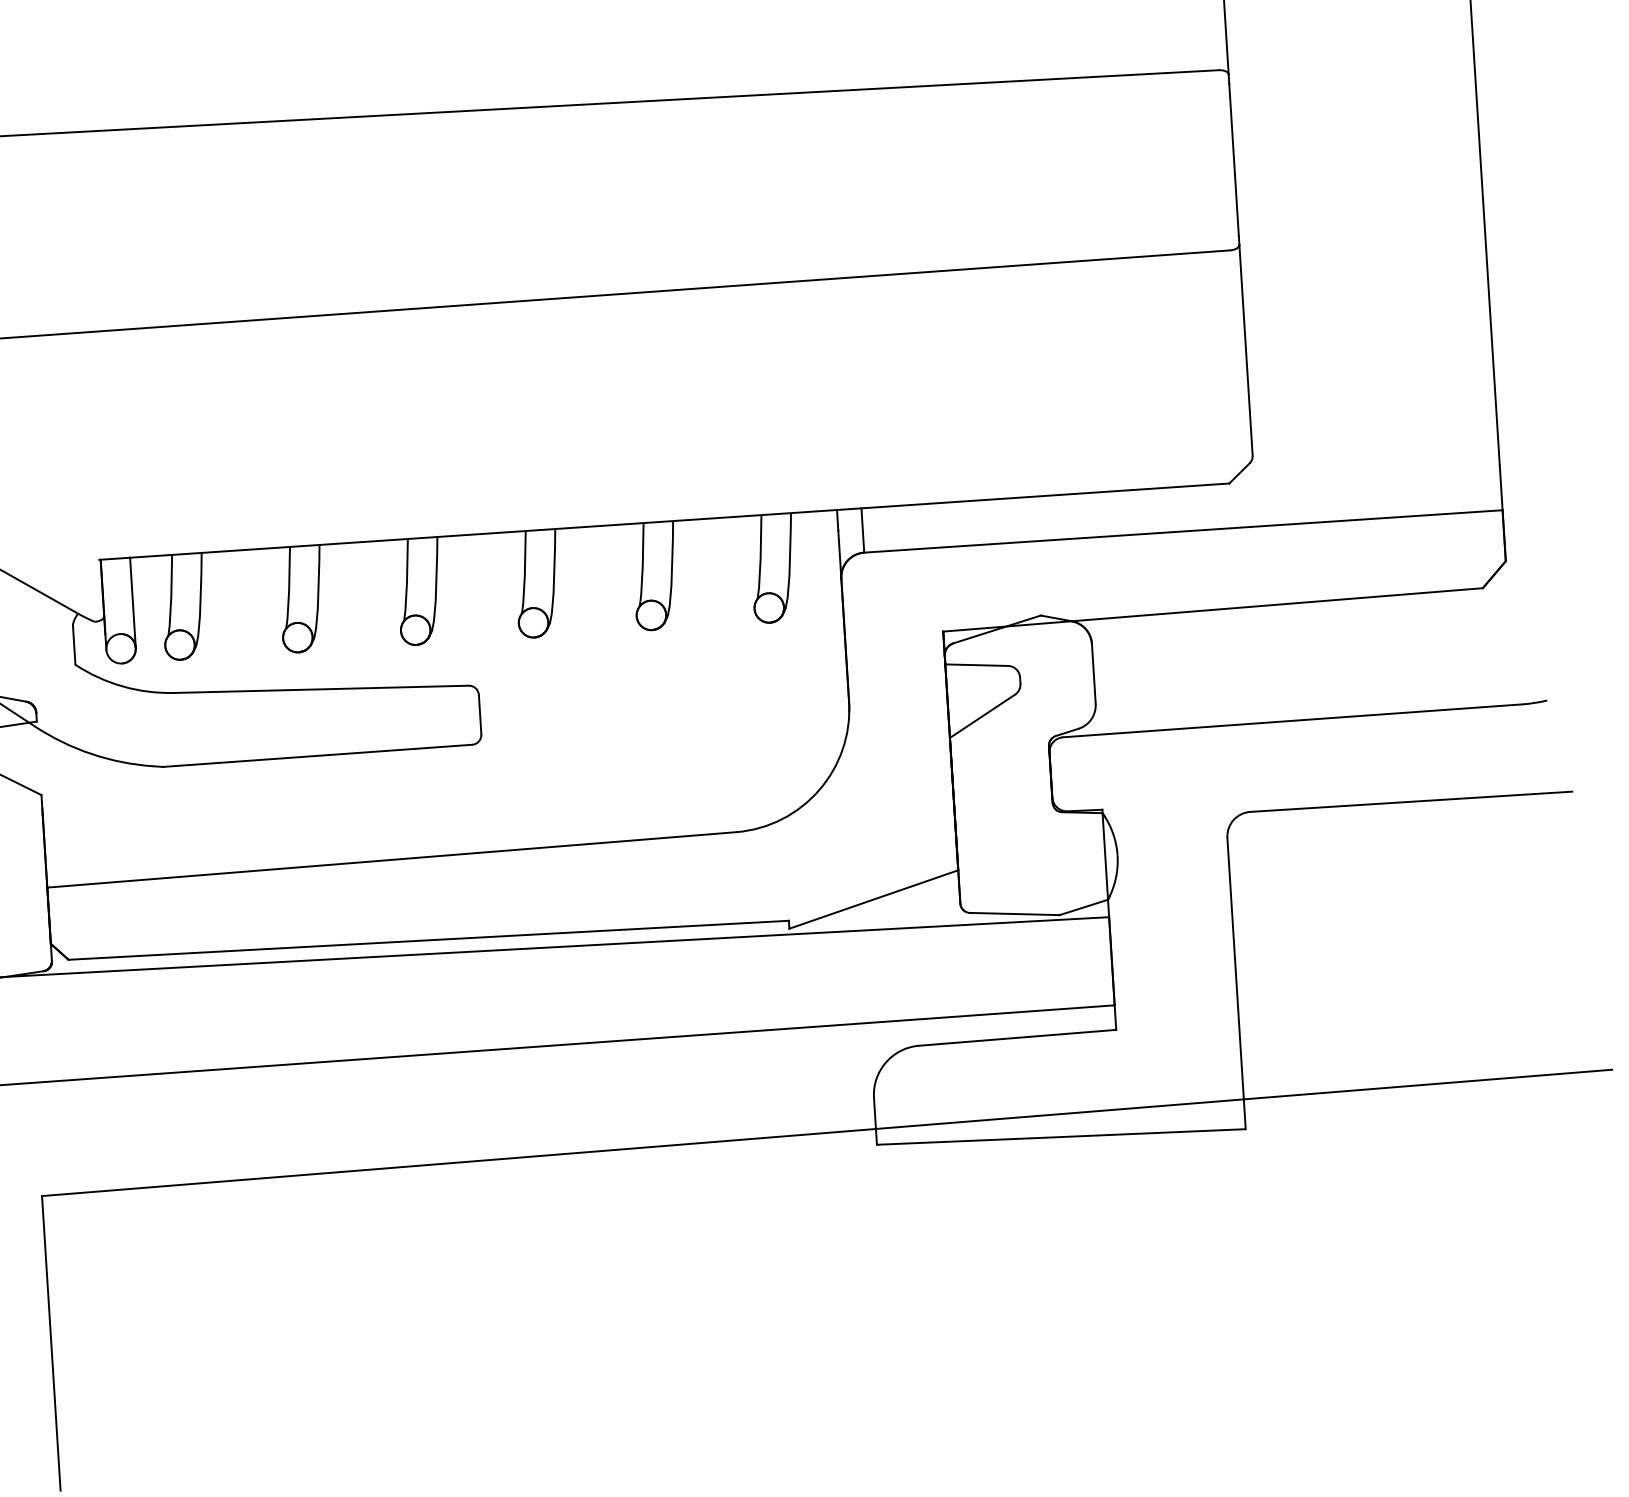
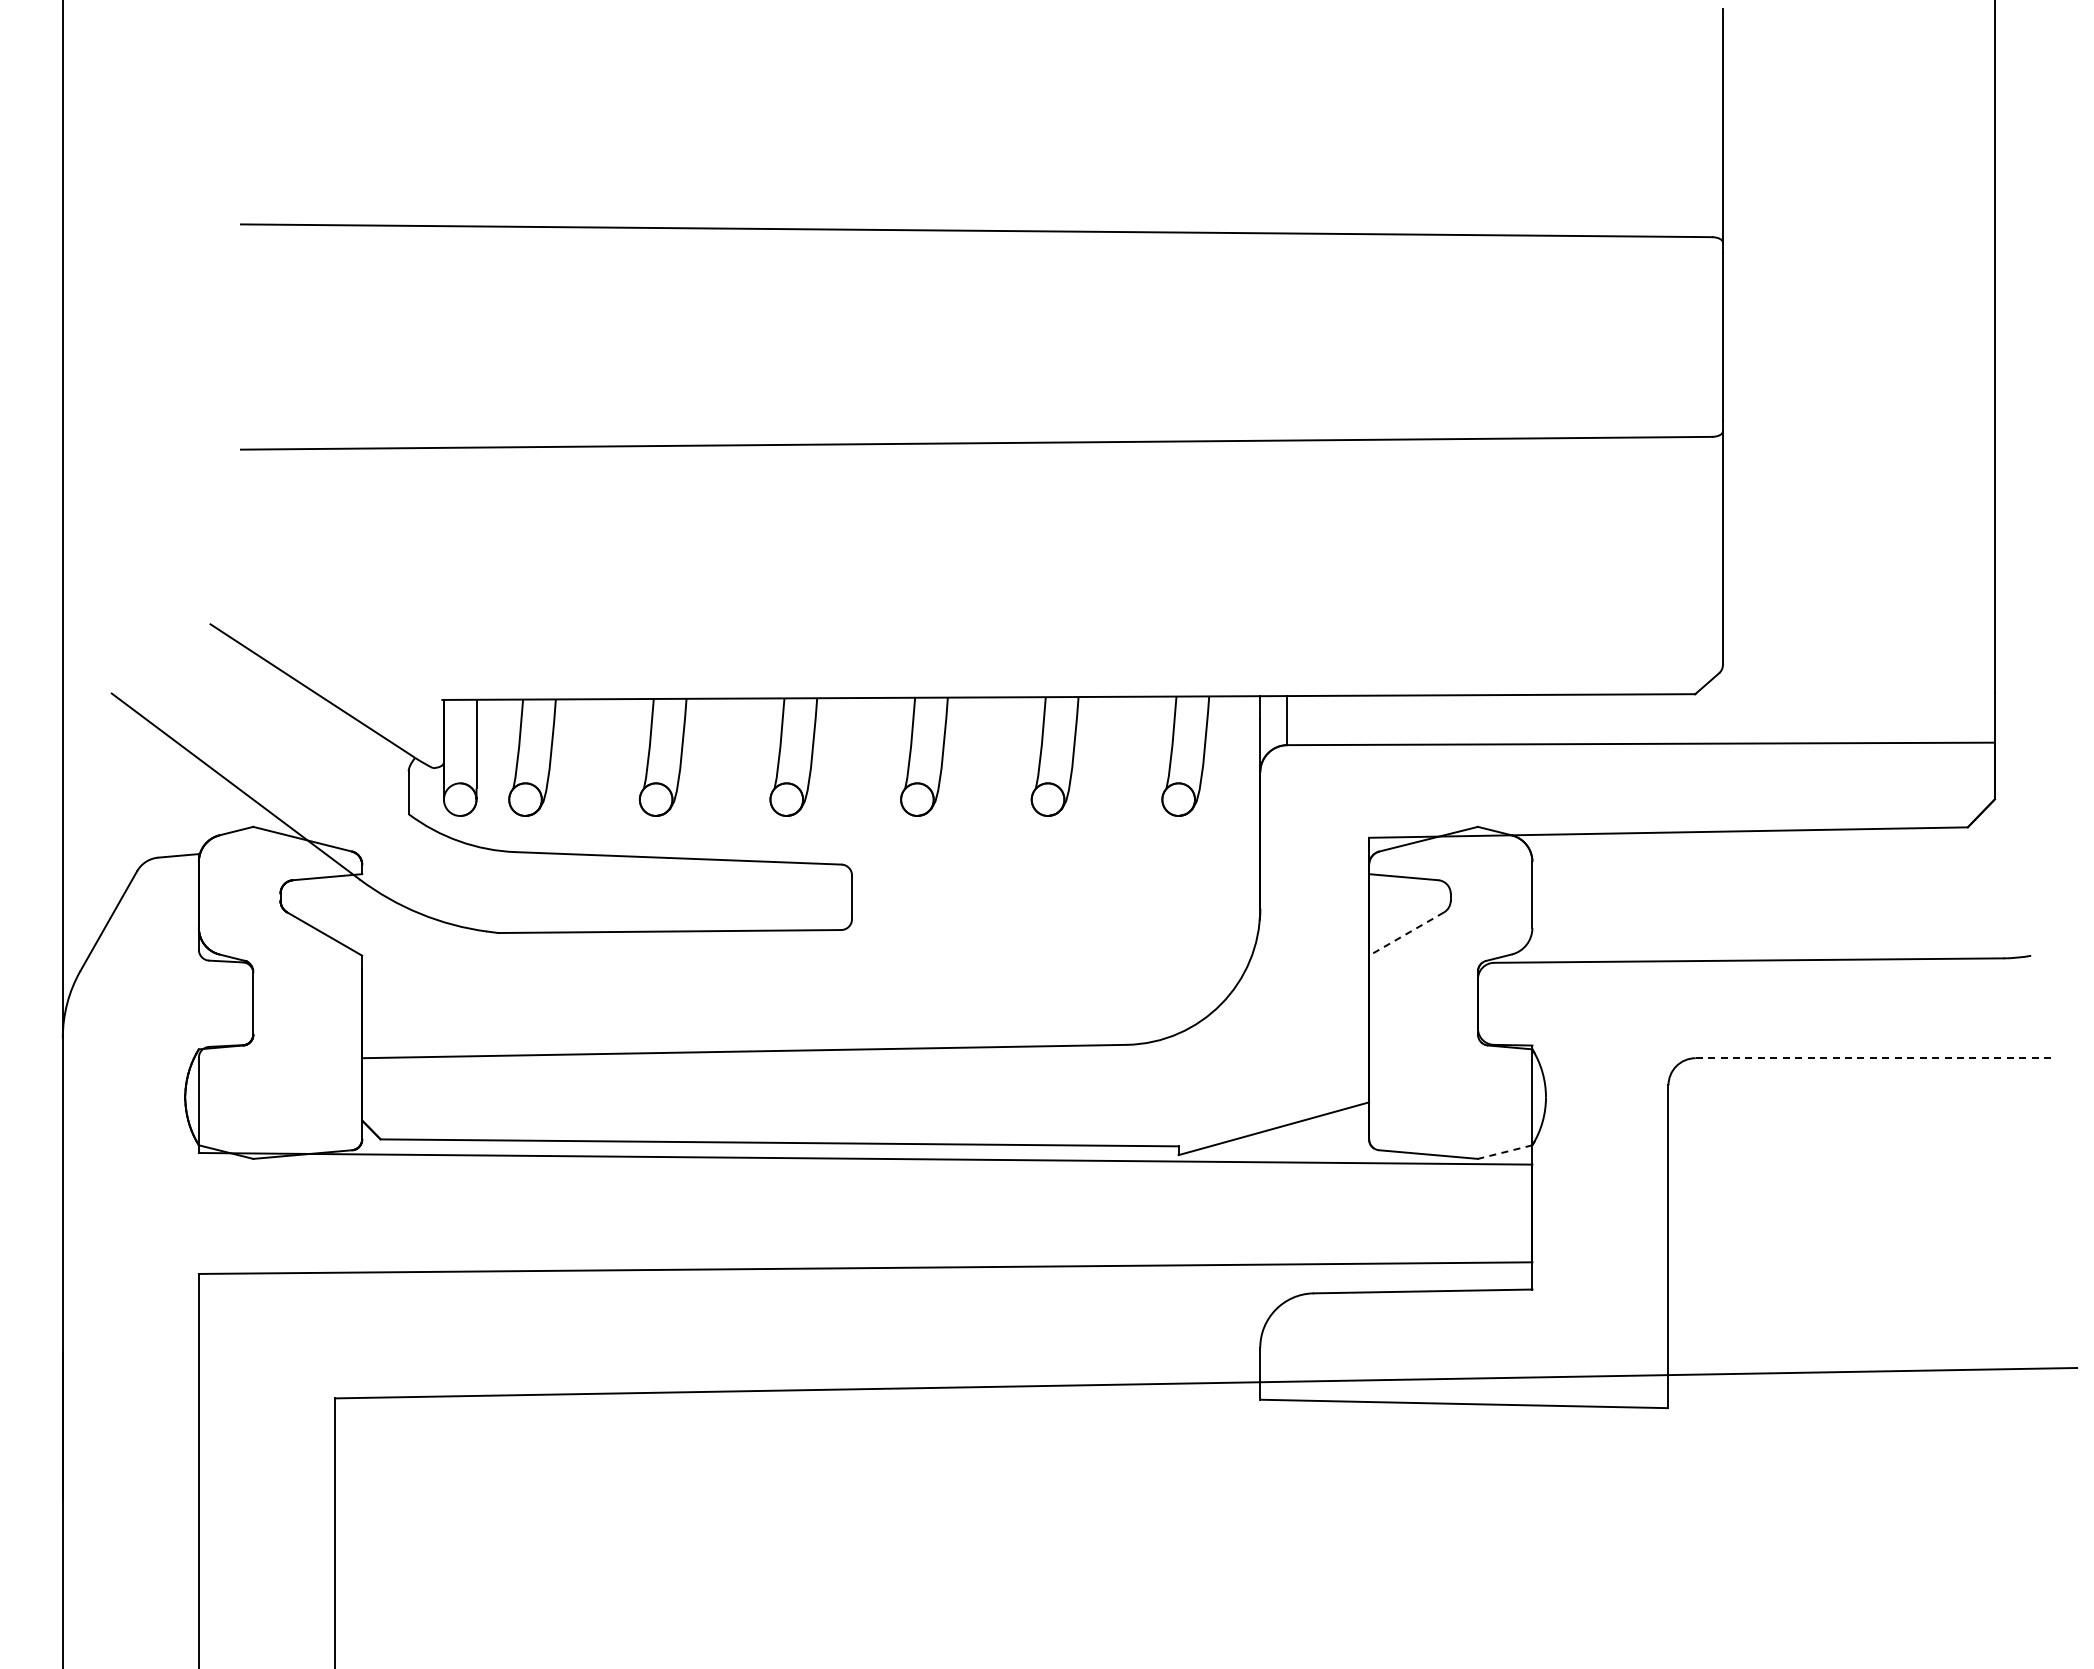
line: (982, 716) -> (1406, 934), solid -> dashed
line: (1411, 802) -> (1874, 1058), solid -> dashed
line: (1083, 907) -> (1504, 1152), solid -> dashed

